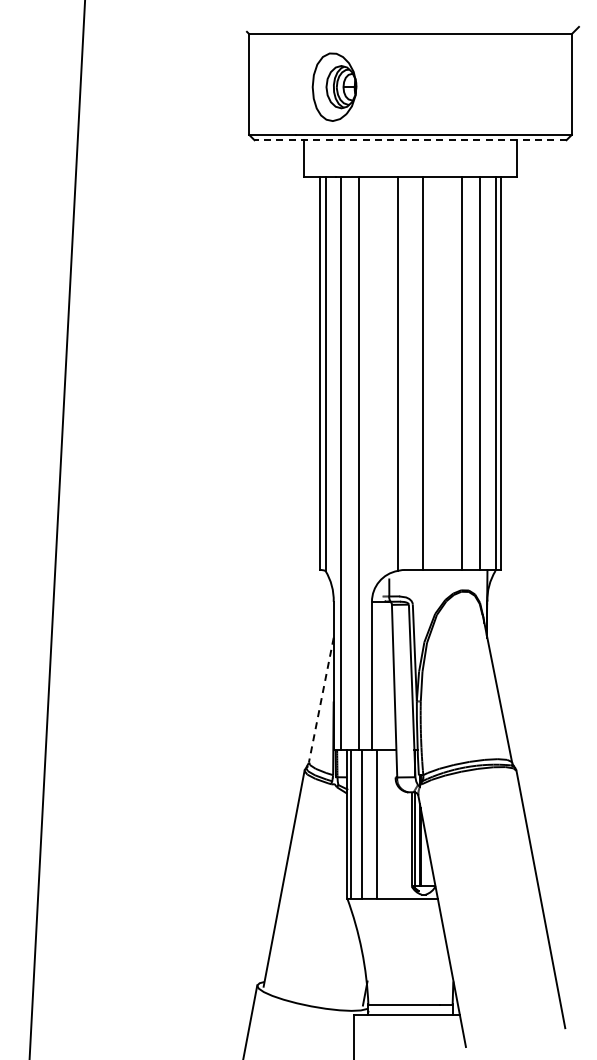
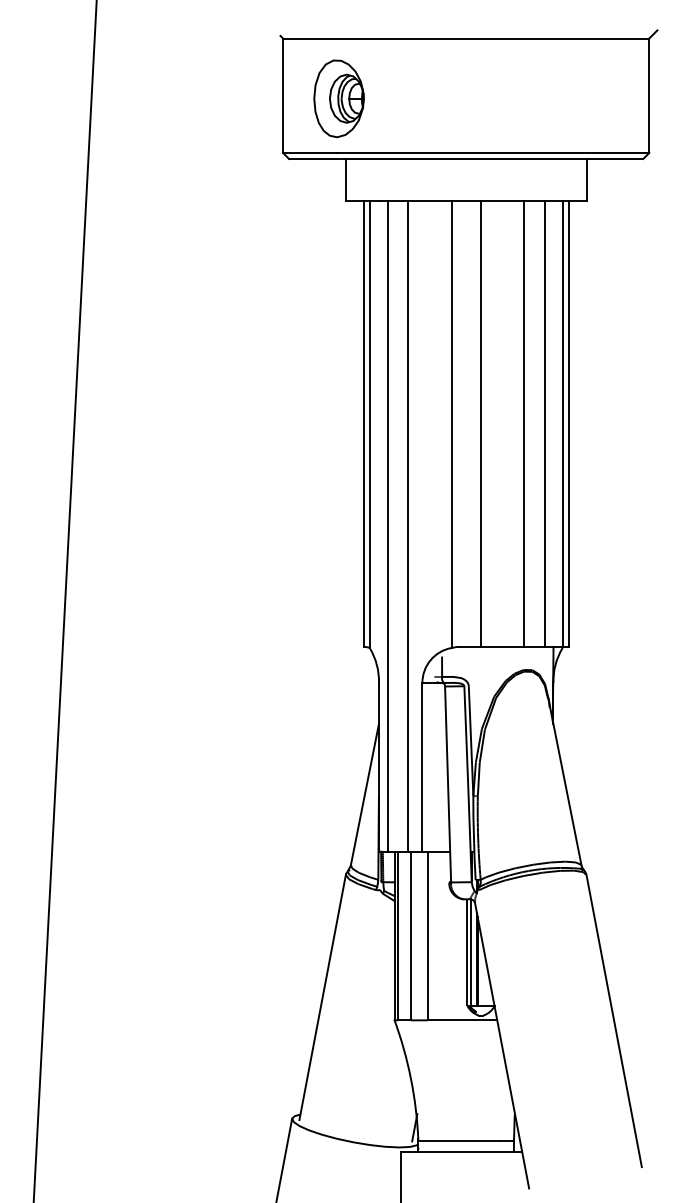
part: (334, 86) -> (339, 97), moved
line: (410, 140) -> (466, 159), dashed -> solid
line: (321, 700) -> (365, 795), dashed -> solid

